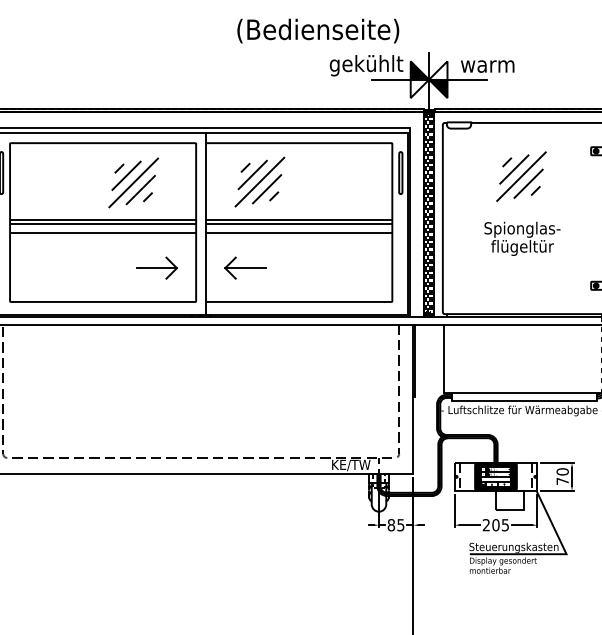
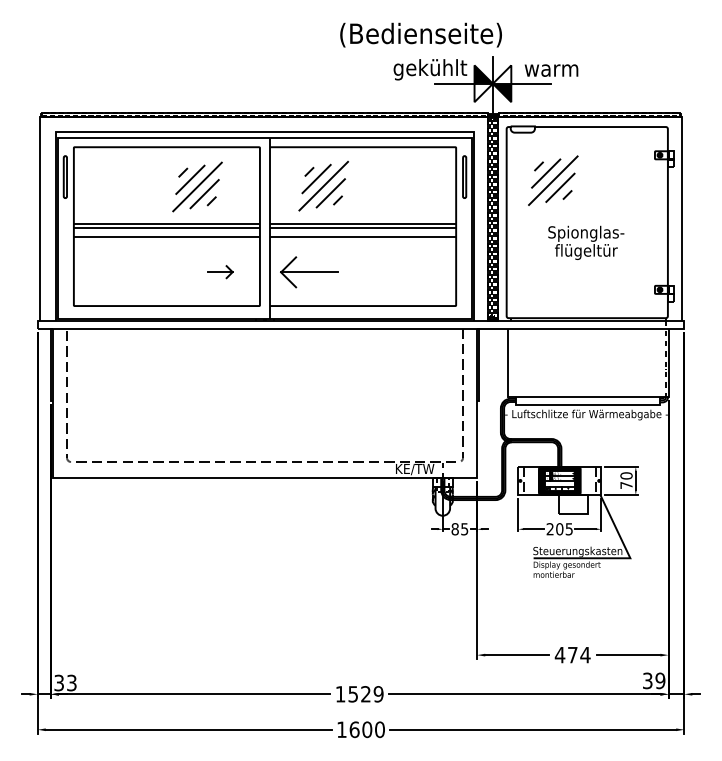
text: (317, 30) -> (420, 34), moved
part: (521, 176) -> (553, 180), moved
part: (156, 267) -> (220, 271), size x0.6
part: (244, 267) -> (308, 271), size x1.4

